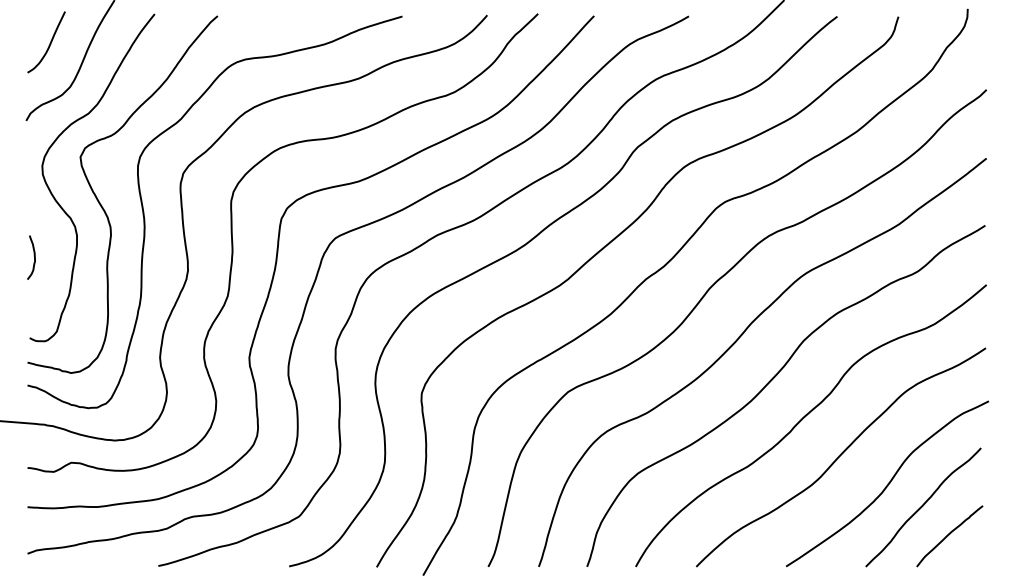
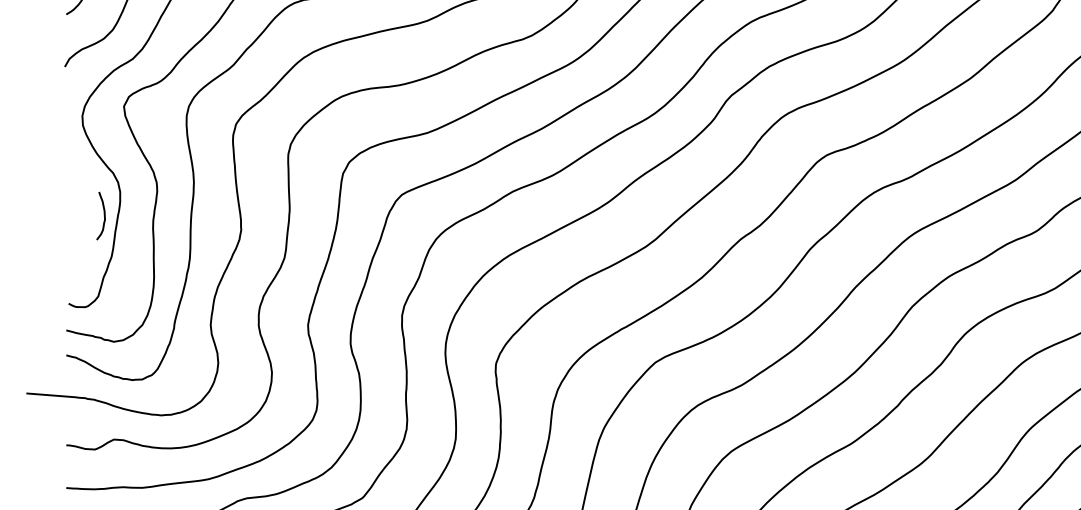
curve: (33, 255) -> (103, 213), moved

